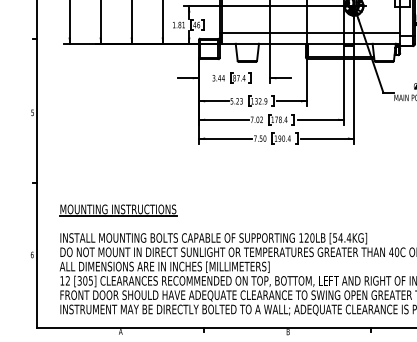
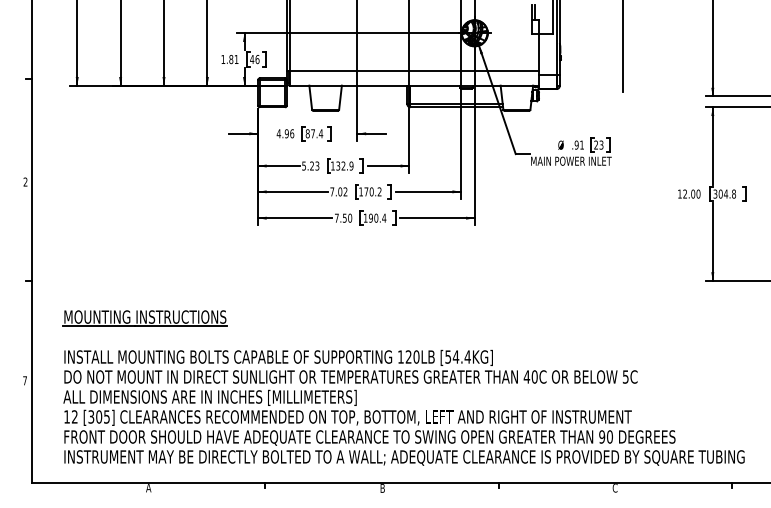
text: (218, 78) -> (285, 133), 3.44 -> 4.96
text: (32, 112) -> (25, 181), 5 -> 2
text: (283, 119) -> (375, 191), 178.4 -> 170.2
text: (32, 254) -> (25, 380), 6 -> 7

